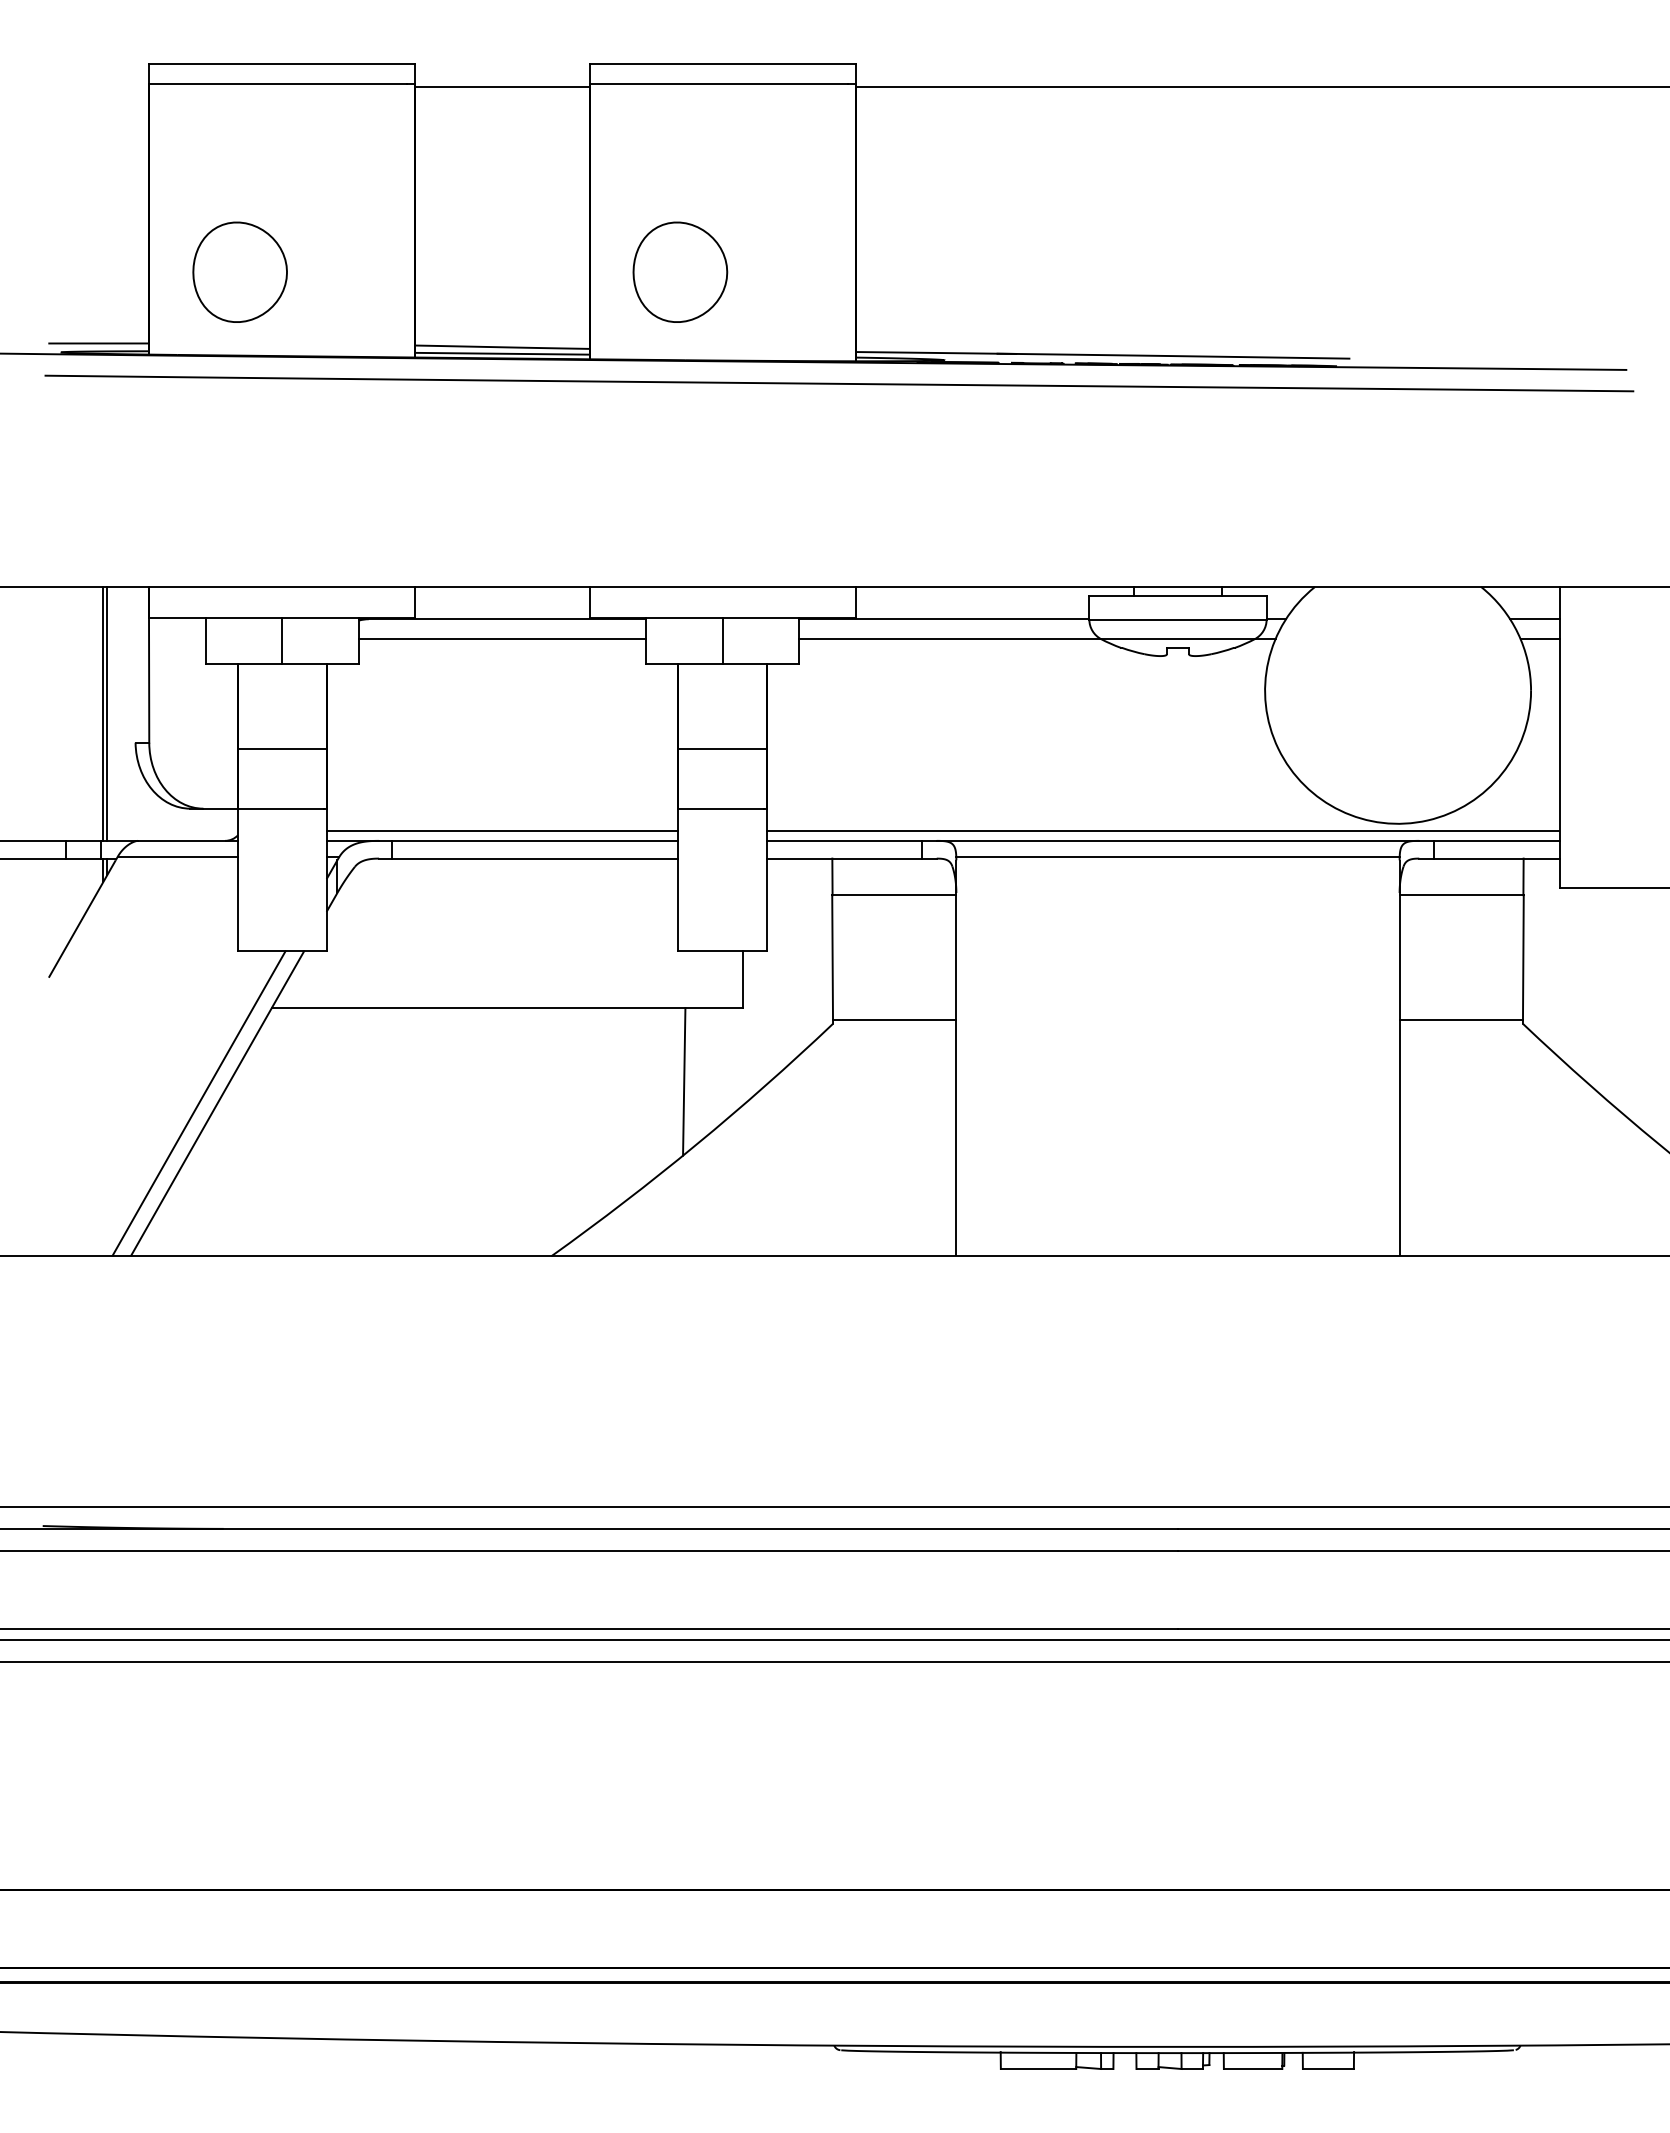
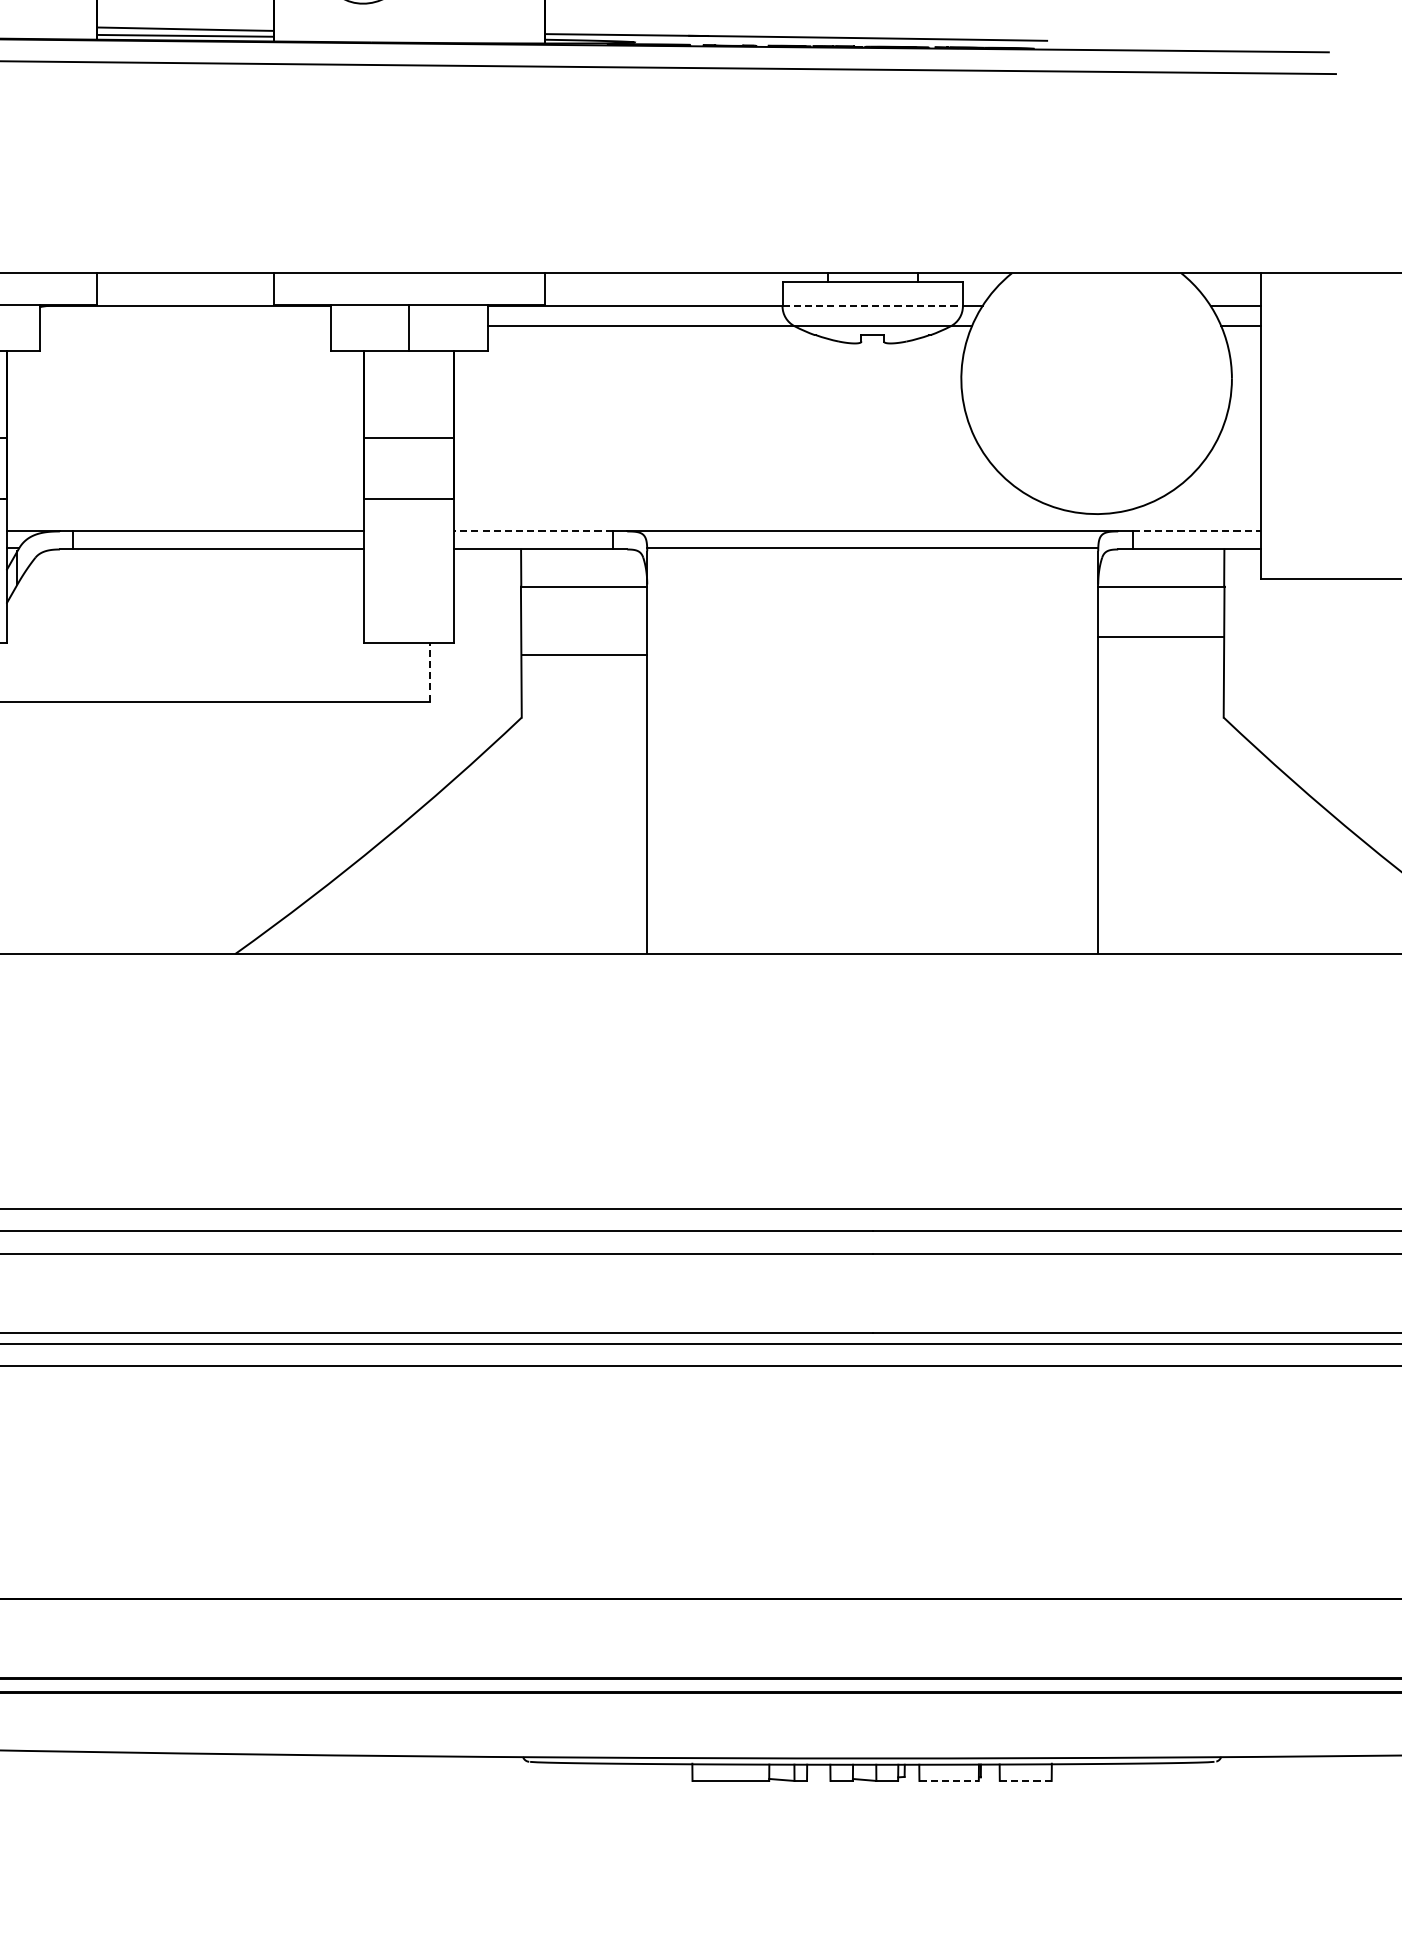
line: (1177, 619) -> (872, 306), solid -> dashed
line: (502, 638) -> (185, 325), removed
line: (502, 831) -> (185, 521), removed
line: (1162, 831) -> (856, 521), removed
line: (844, 840) -> (533, 531), solid -> dashed
line: (1496, 840) -> (1196, 531), solid -> dashed
line: (742, 979) -> (429, 672), solid -> dashed
line: (894, 1020) -> (584, 655), moved
line: (1460, 1020) -> (1160, 636), moved
line: (684, 1081) -> (370, 776), removed
line: (1253, 2069) -> (949, 1781), solid -> dashed
line: (1328, 2069) -> (1025, 1781), solid -> dashed

